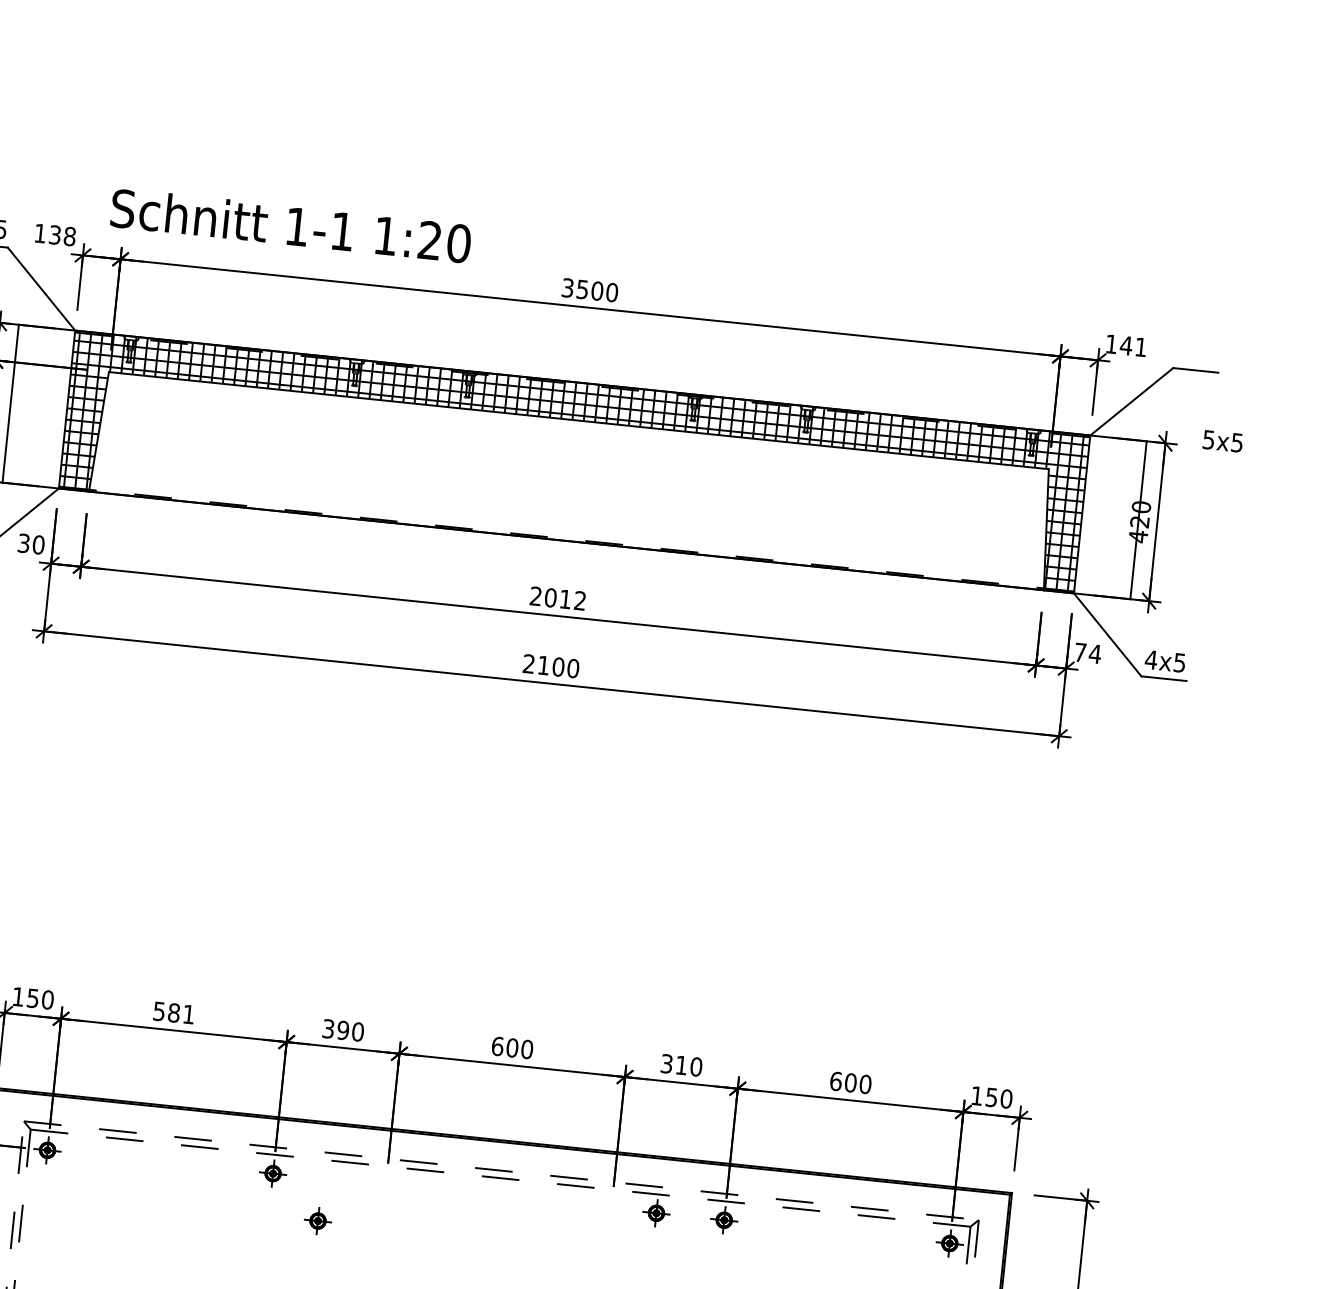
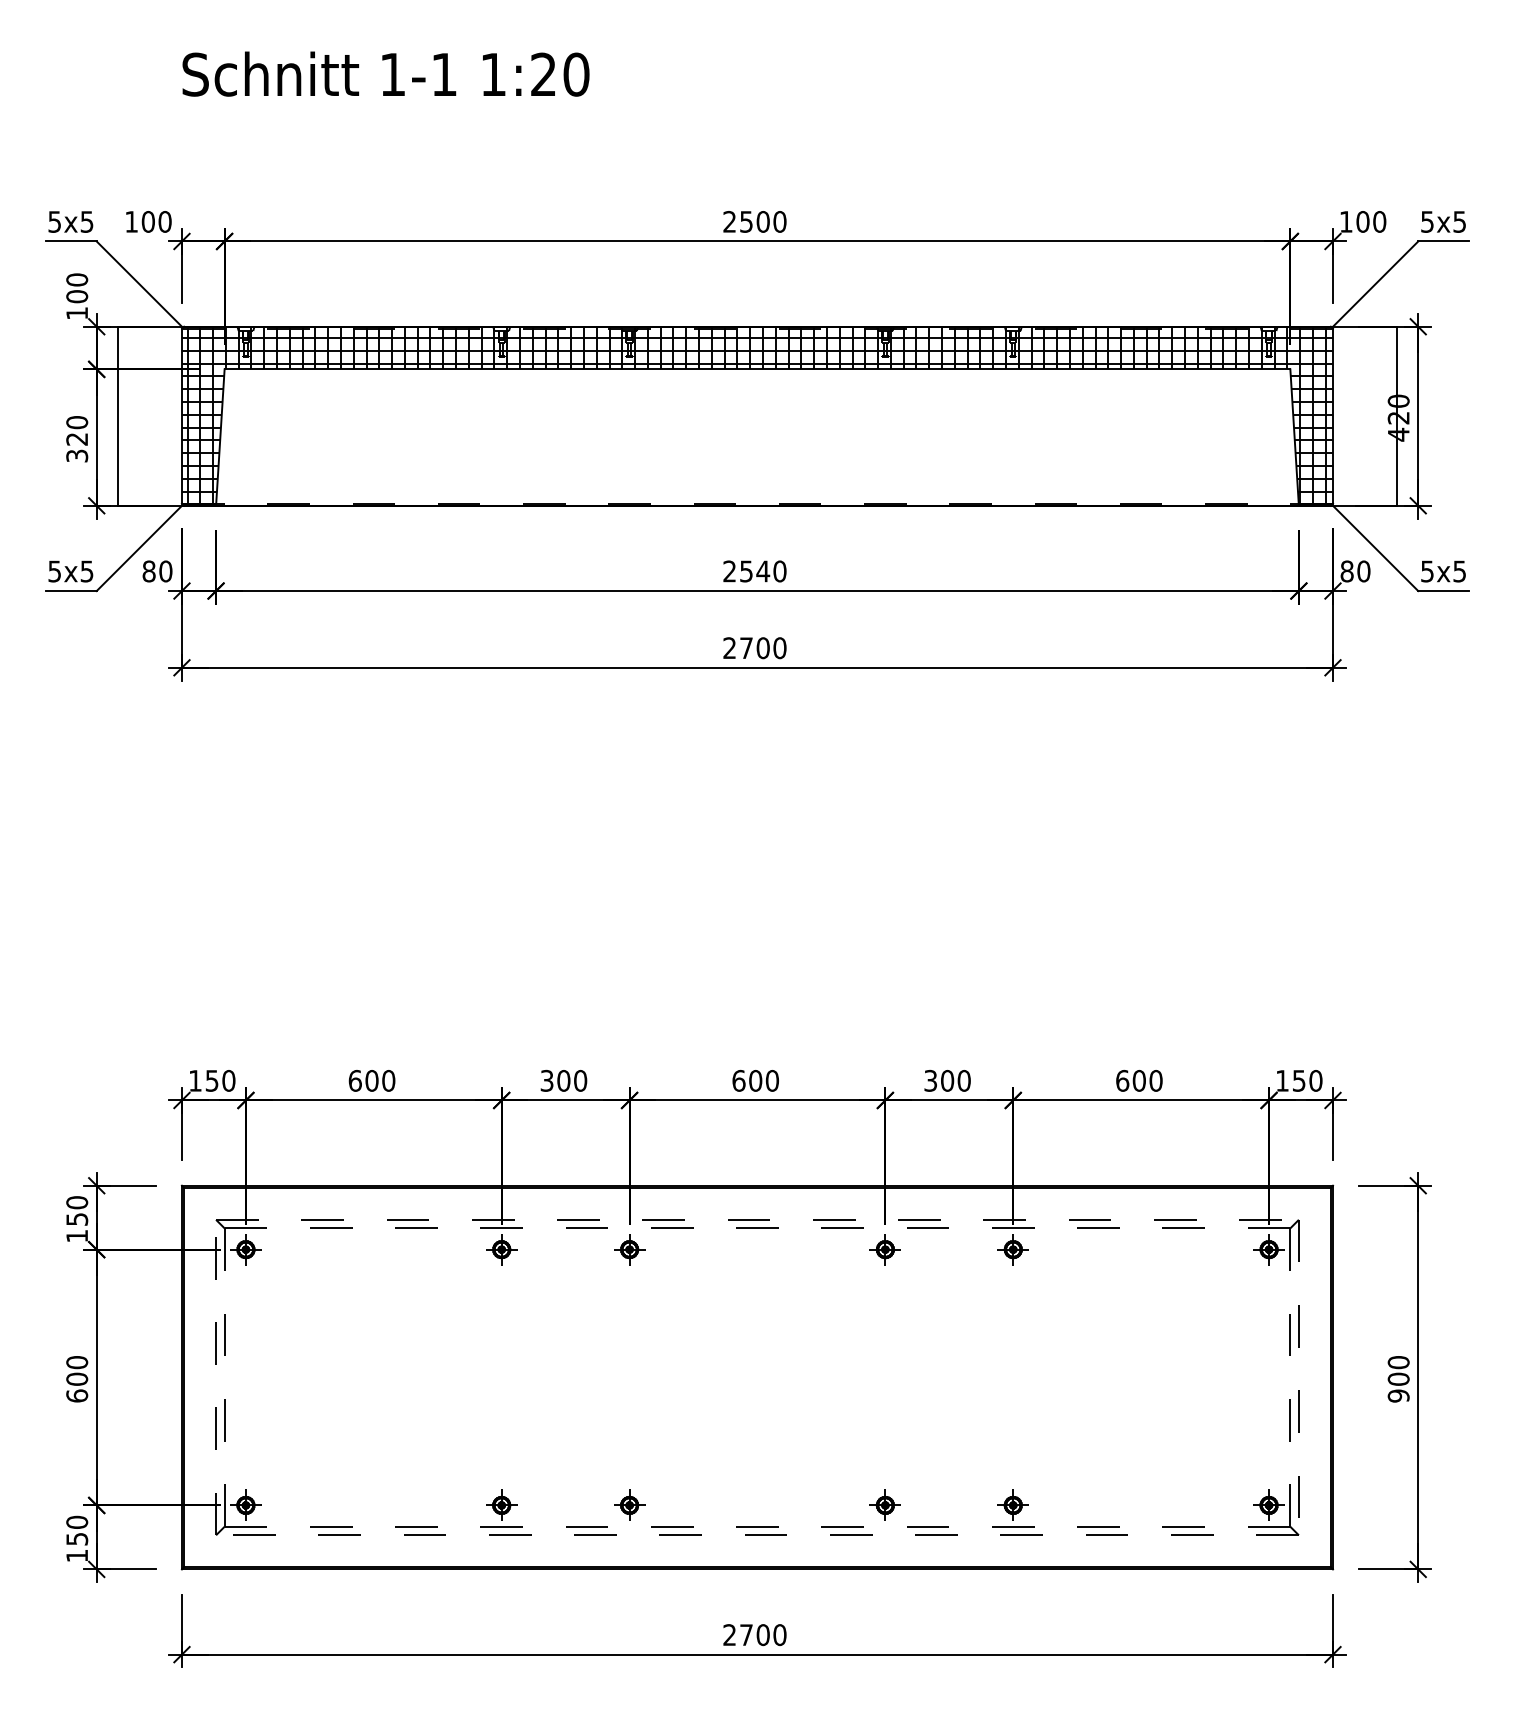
text: (290, 225) -> (385, 73), moved
text: (62, 235) -> (156, 221), 138 -> 100
text: (567, 287) -> (729, 221), 3500 -> 2500
text: (1133, 346) -> (1371, 221), 141 -> 100
text: (1223, 440) -> (1443, 221), moved
text: (23, 543) -> (148, 571), 30 -> 80
text: (565, 599) -> (763, 571), 2012 -> 2540
text: (1087, 653) -> (1355, 571), 74 -> 80
text: (1151, 659) -> (1427, 571), 4x5 -> 5x5
text: (543, 664) -> (746, 647), 2100 -> 2700
text: (173, 1012) -> (371, 1080), 581 -> 600
text: (343, 1030) -> (563, 1080), 390 -> 300
text: (681, 1065) -> (947, 1080), 310 -> 300
part: (655, 1213) -> (884, 1249), moved
part: (317, 1220) -> (629, 1249), moved

